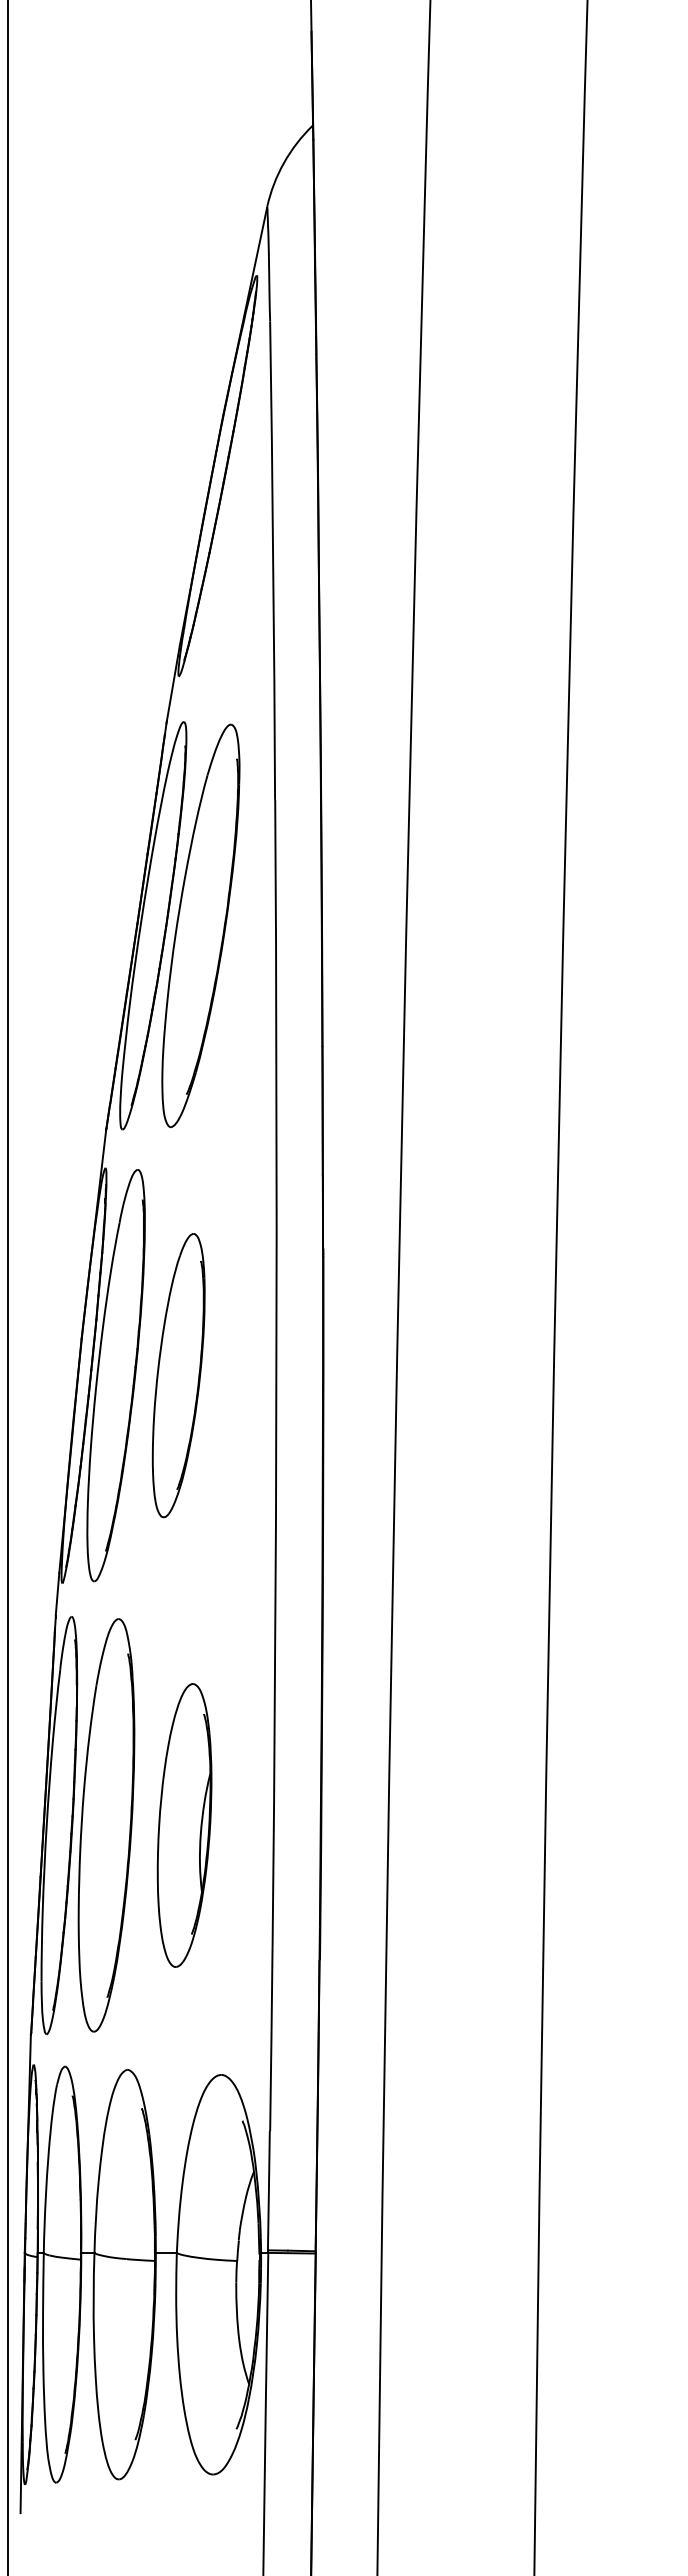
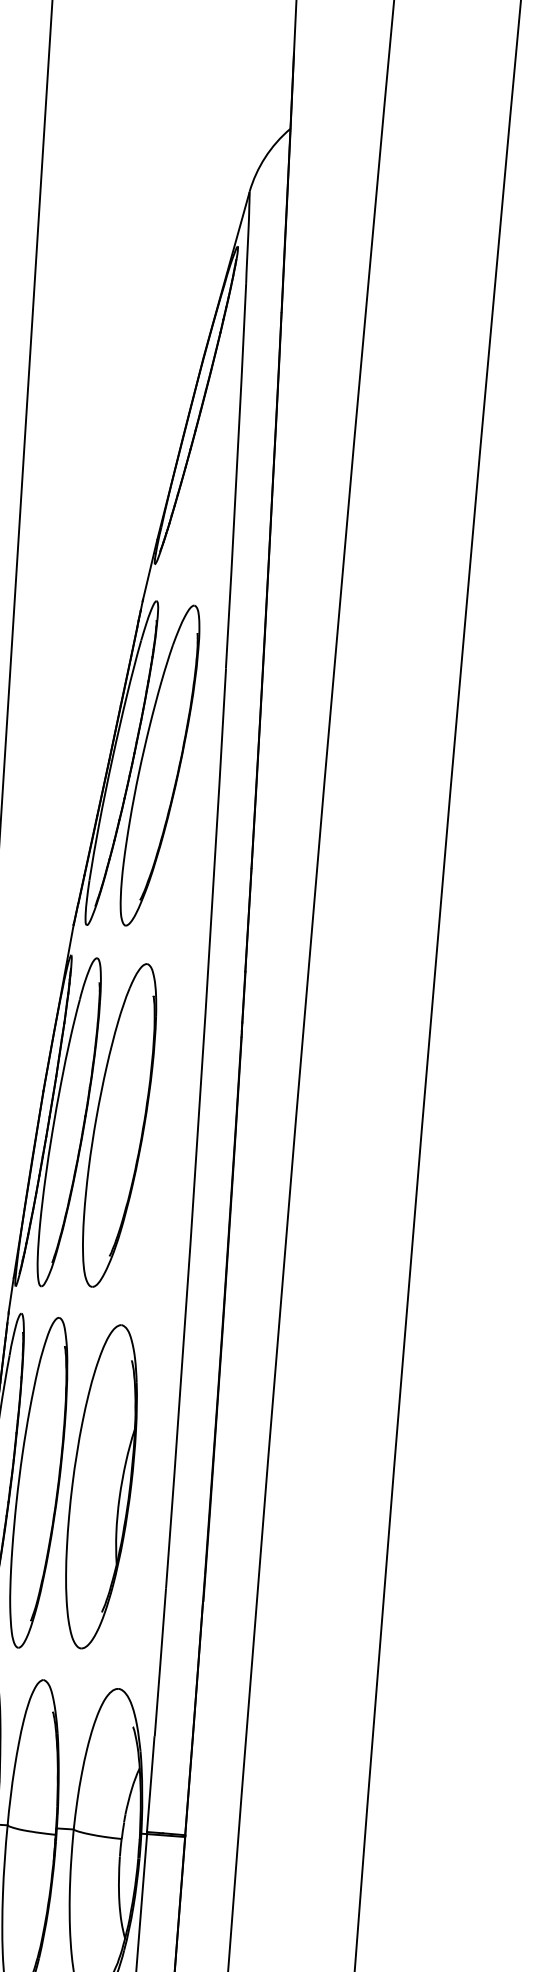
part: (178, 1375) -> (119, 1125), size x1.43
part: (184, 1825) -> (101, 1486), size x1.43

